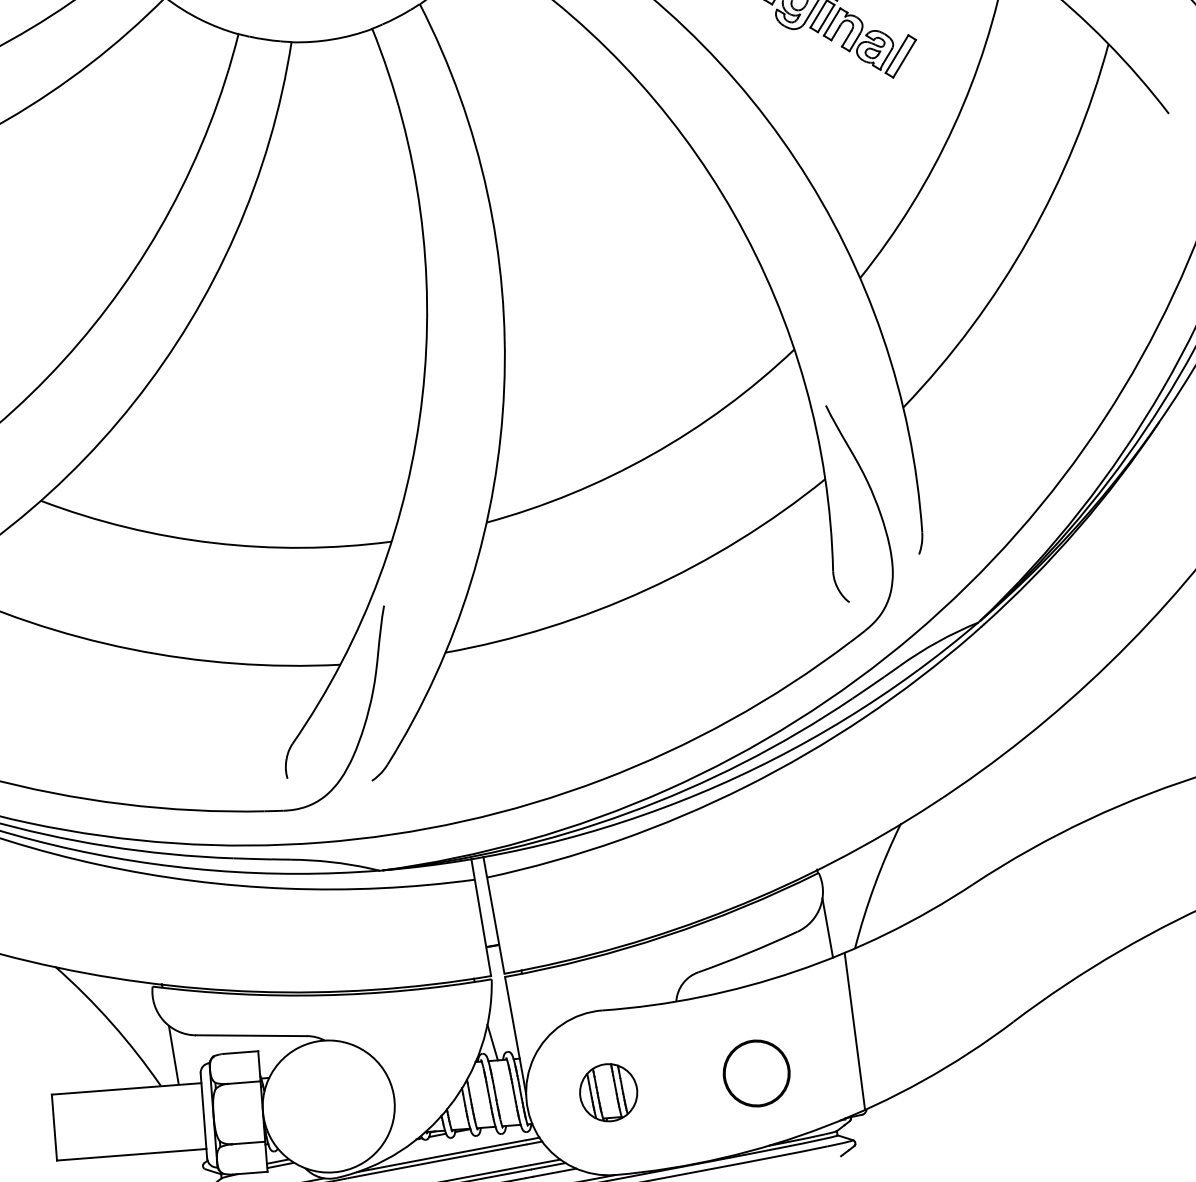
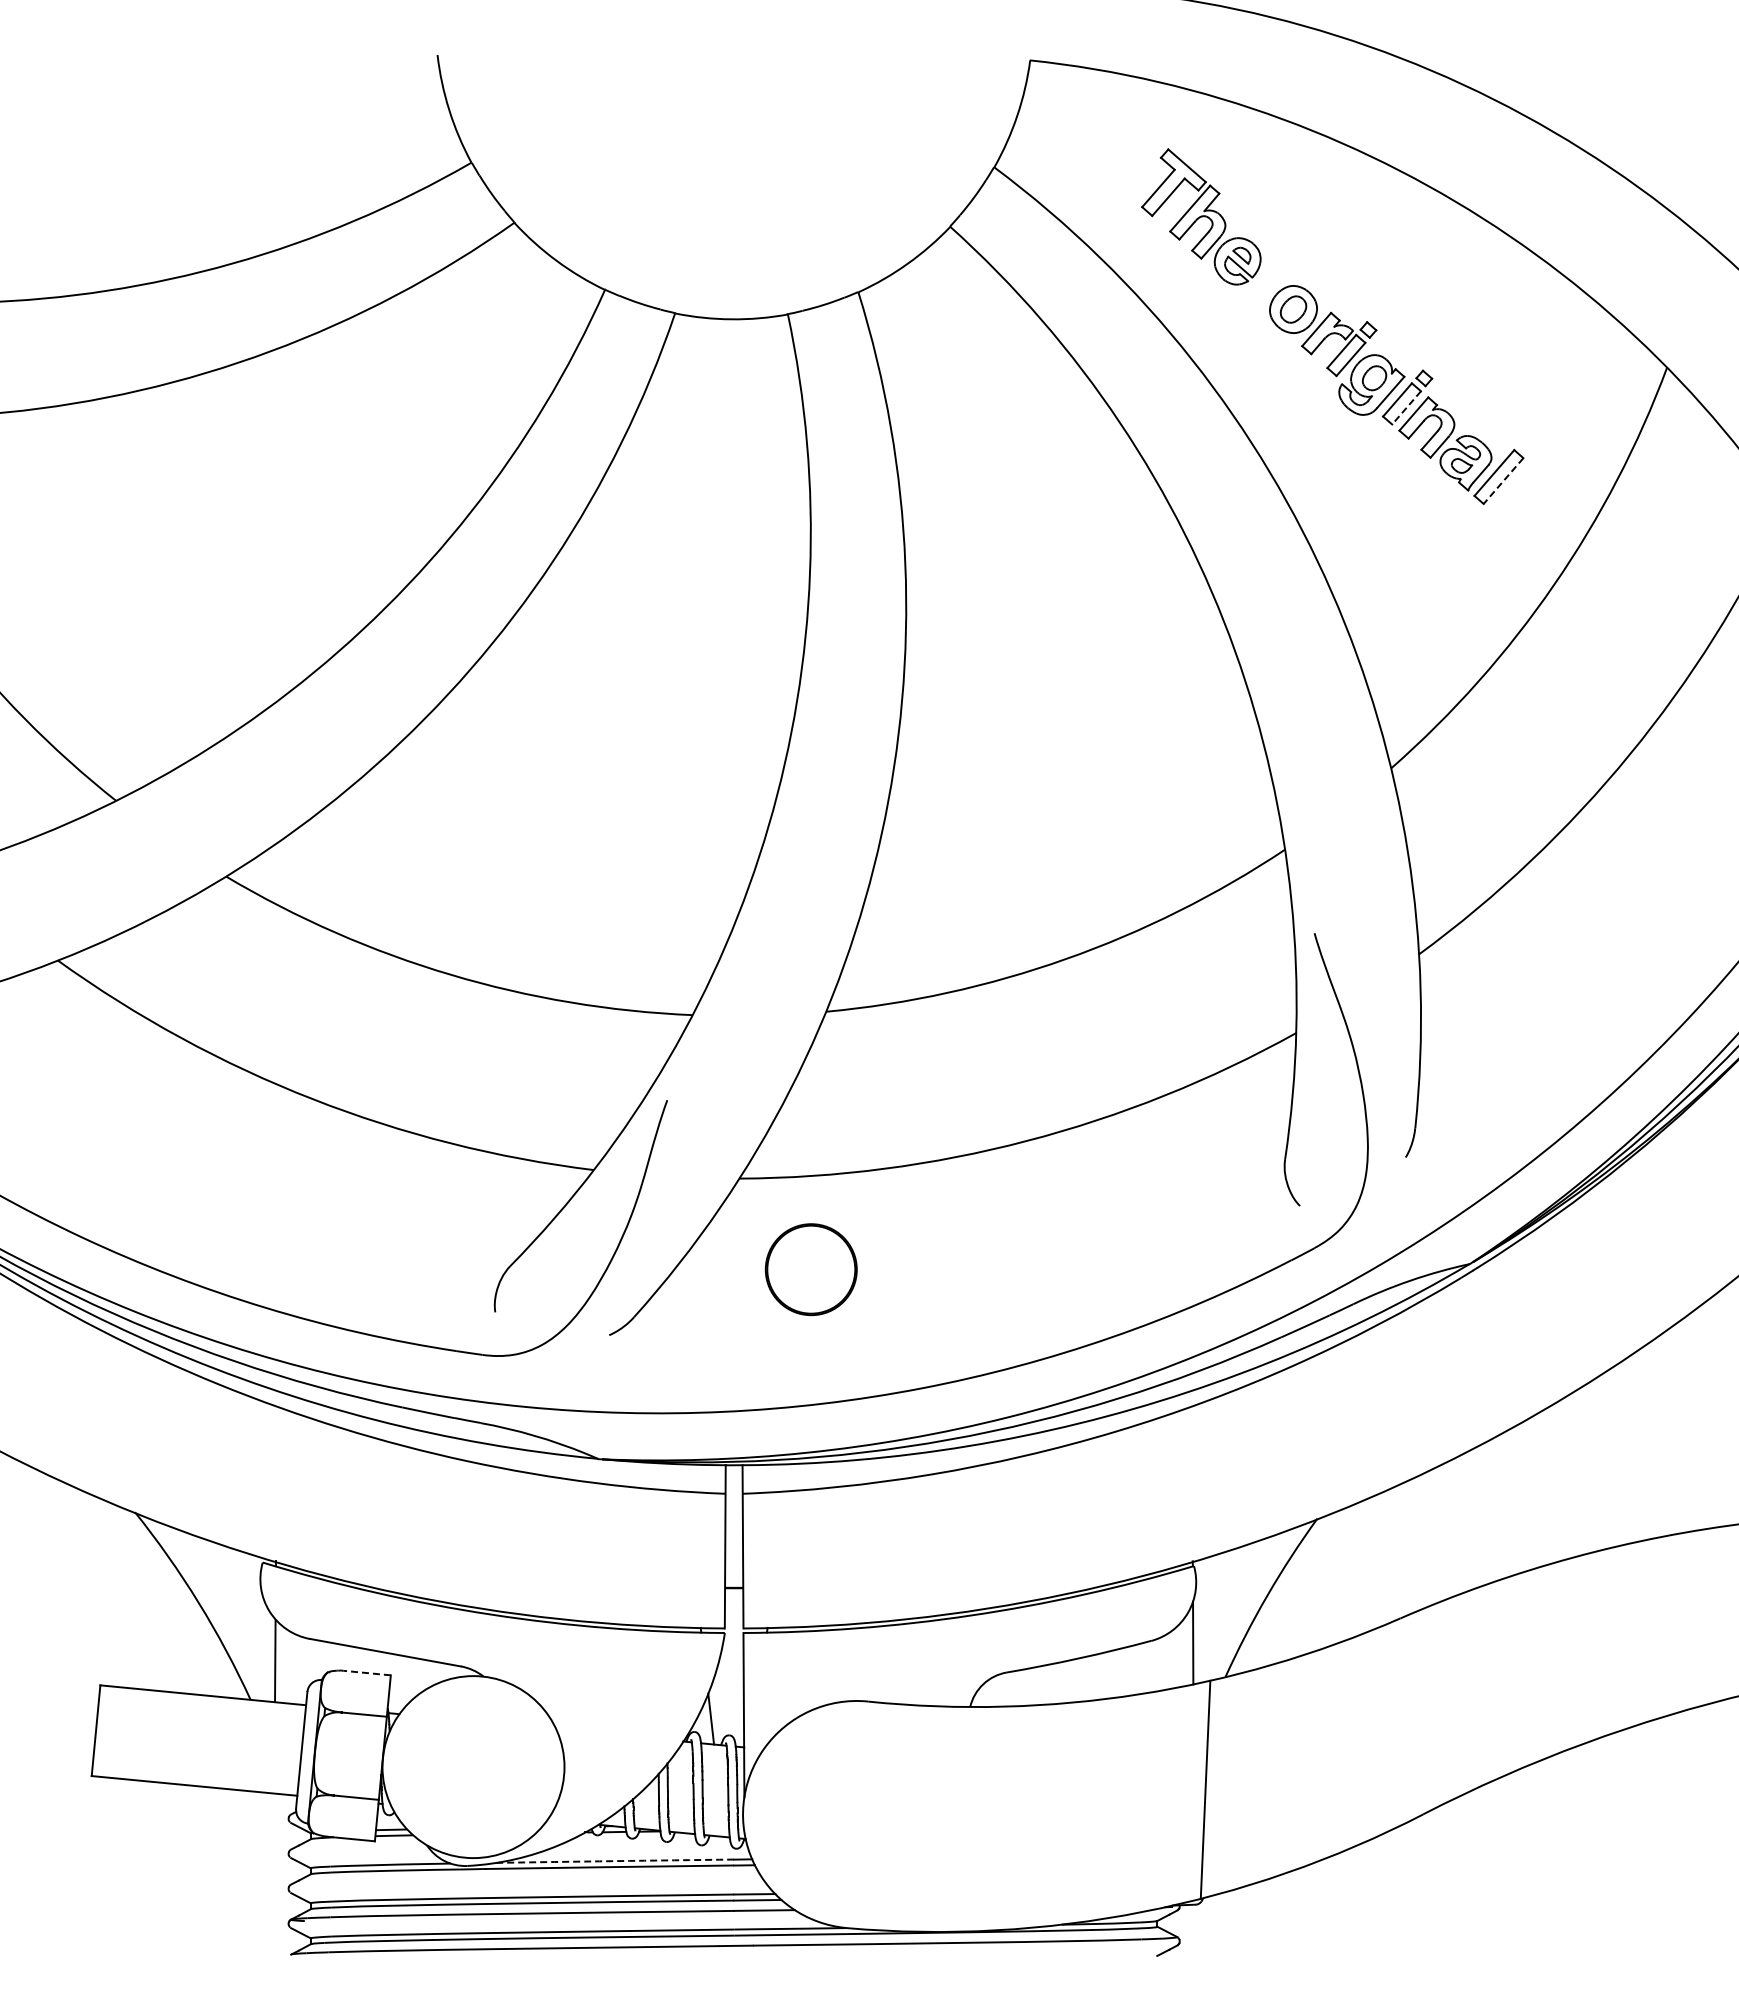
line: (826, 18) -> (1406, 407), solid -> dashed
line: (904, 59) -> (1503, 481), solid -> dashed
line: (241, 1052) -> (367, 1673), solid -> dashed
part: (756, 1073) -> (810, 1269), moved
part: (608, 1092) -> (856, 1814), removed
arc: (441, 1156) -> (614, 1861), solid -> dashed

